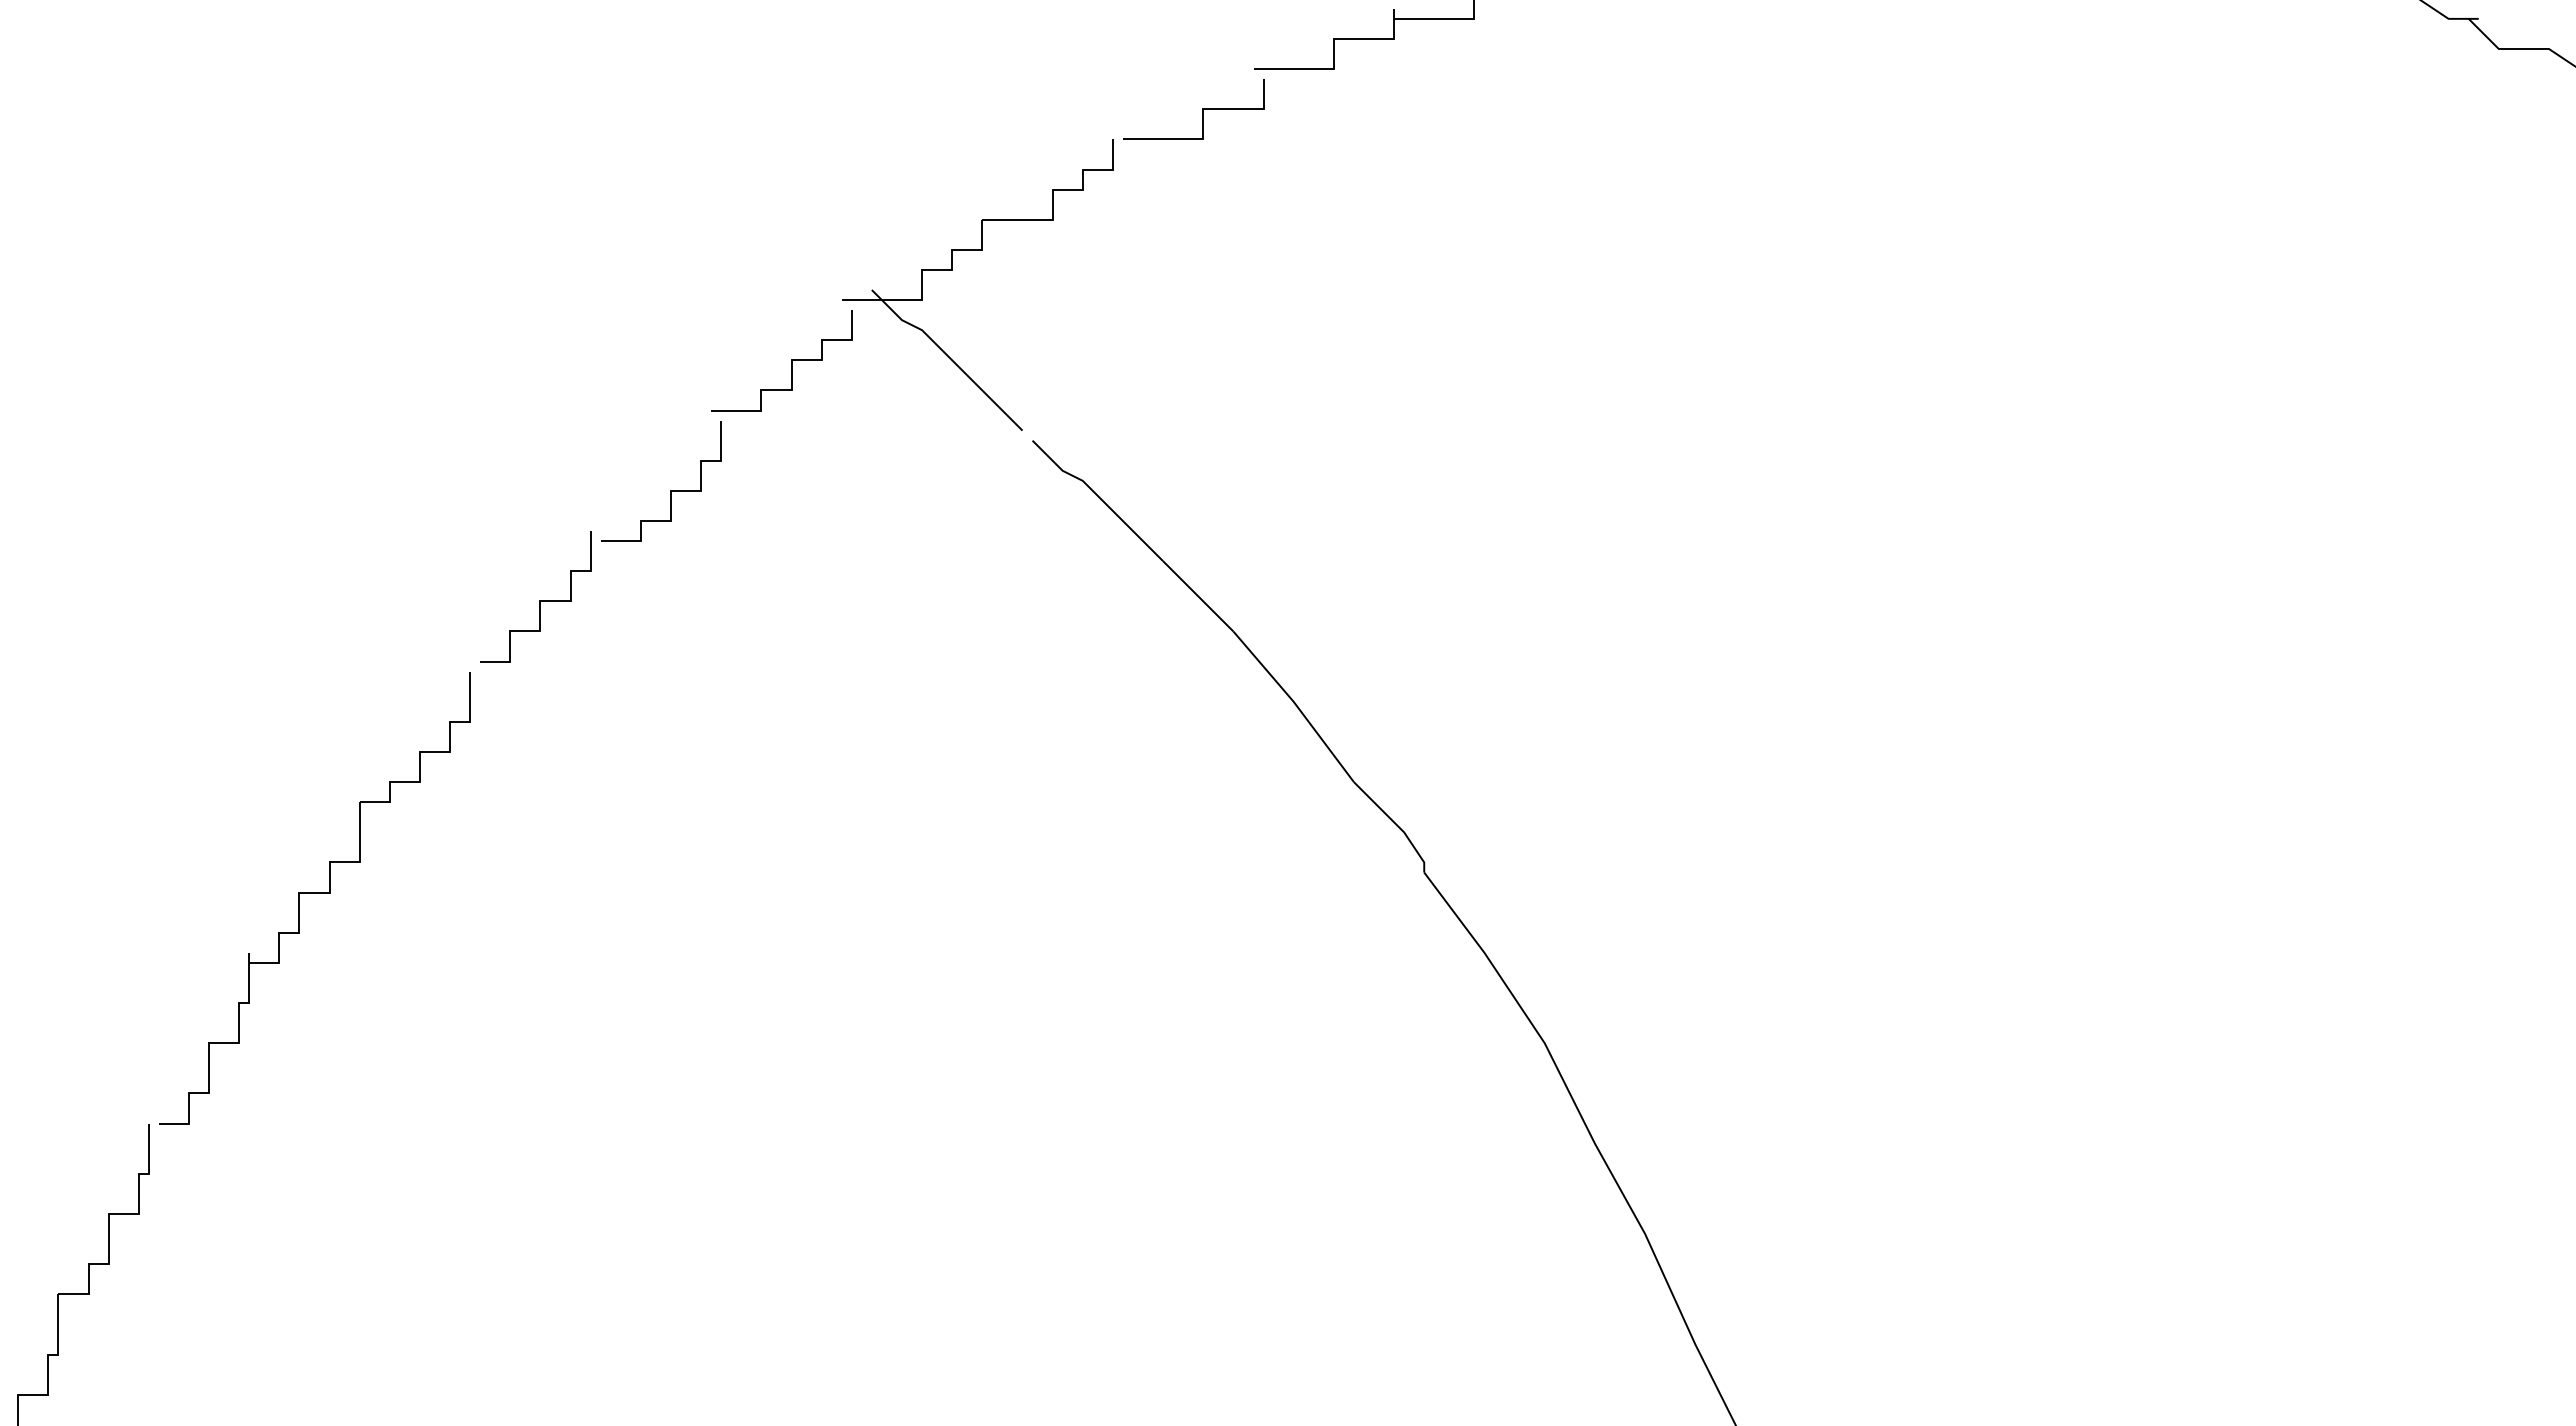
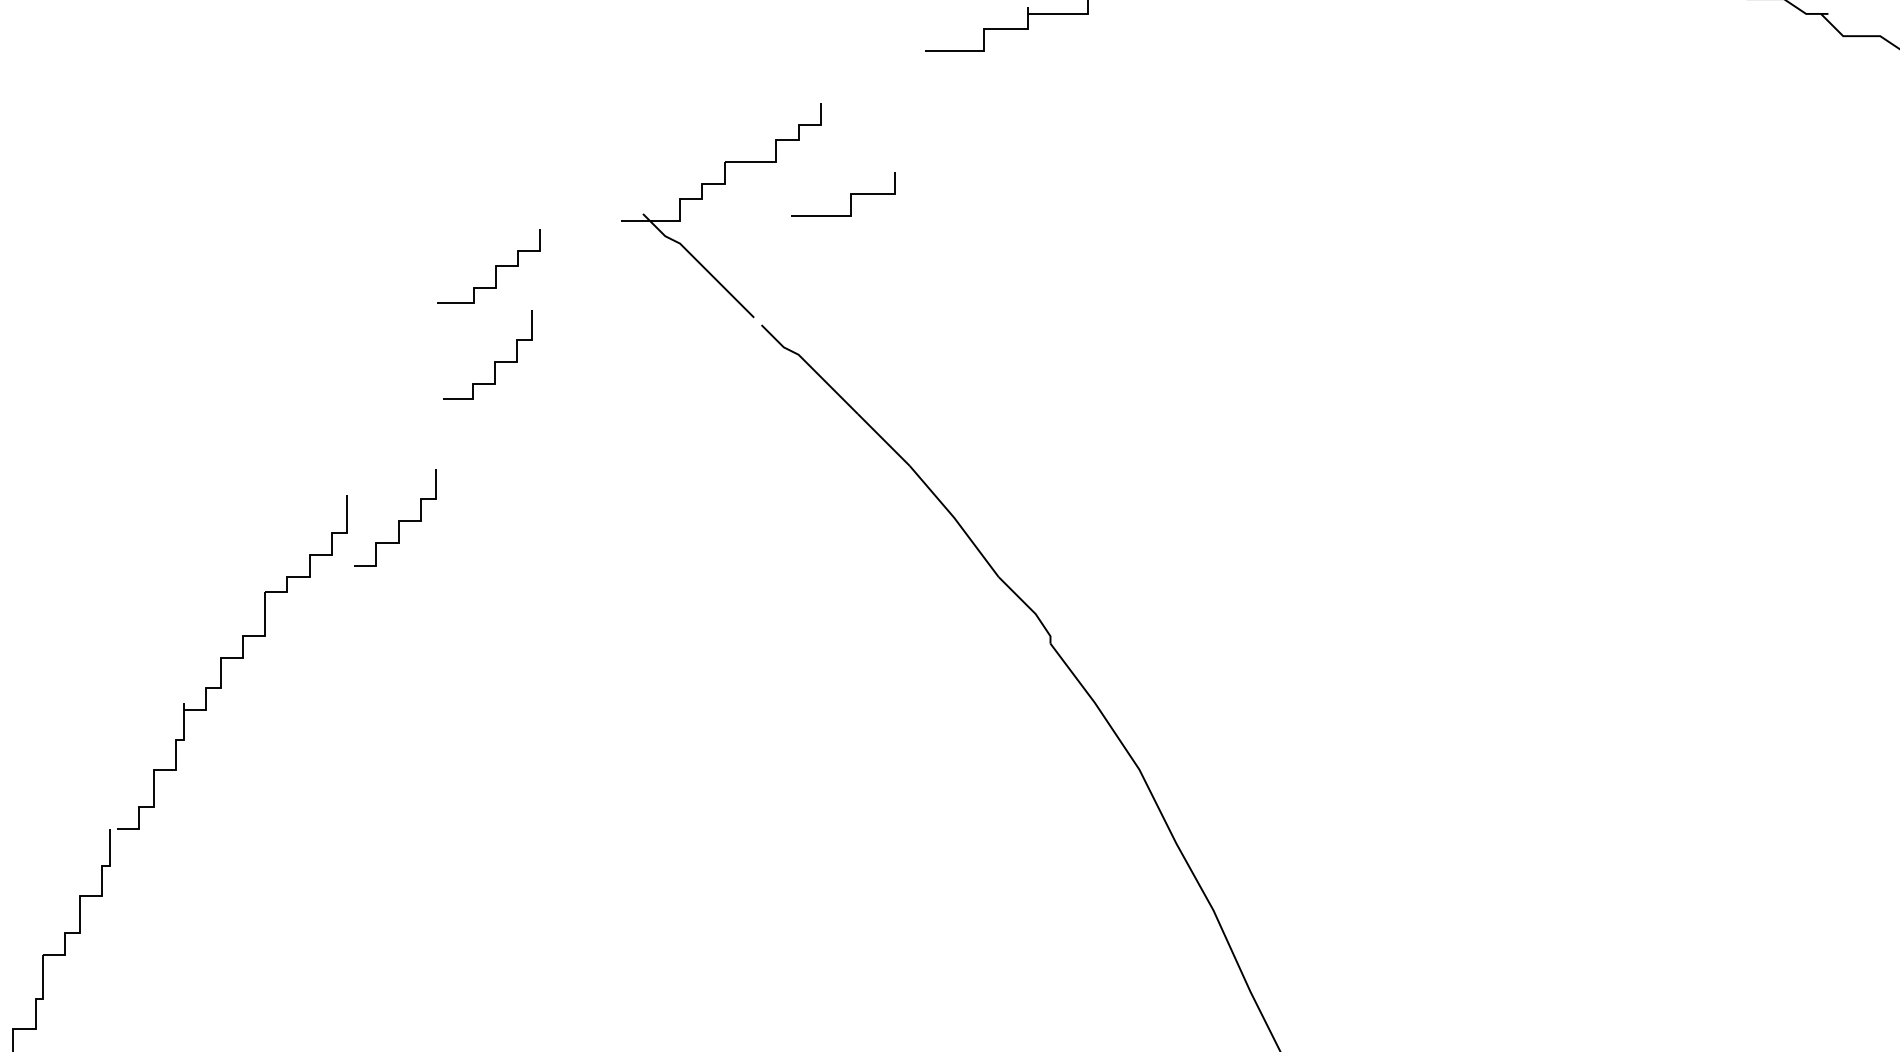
curve: (1202, 109) -> (850, 194), moved
curve: (791, 360) -> (495, 265), moved
curve: (539, 600) -> (397, 520), moved

